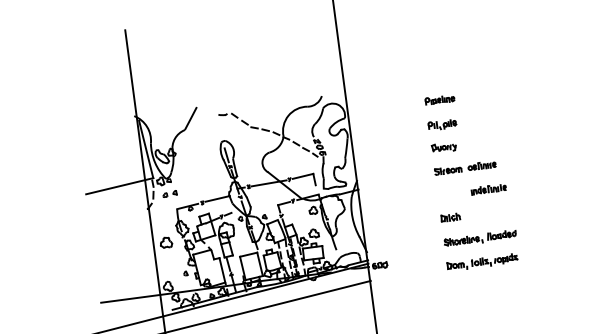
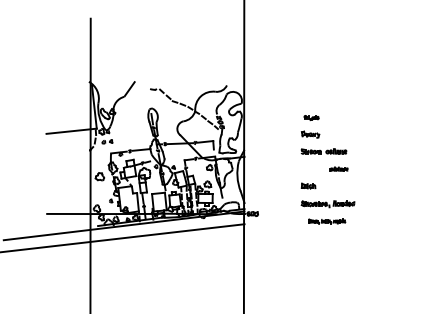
part: (438, 99) -> (311, 99), removed
part: (442, 124) -> (311, 117), size x0.7
part: (488, 188) -> (338, 168), size x0.7
part: (481, 262) -> (326, 221), size x0.7

